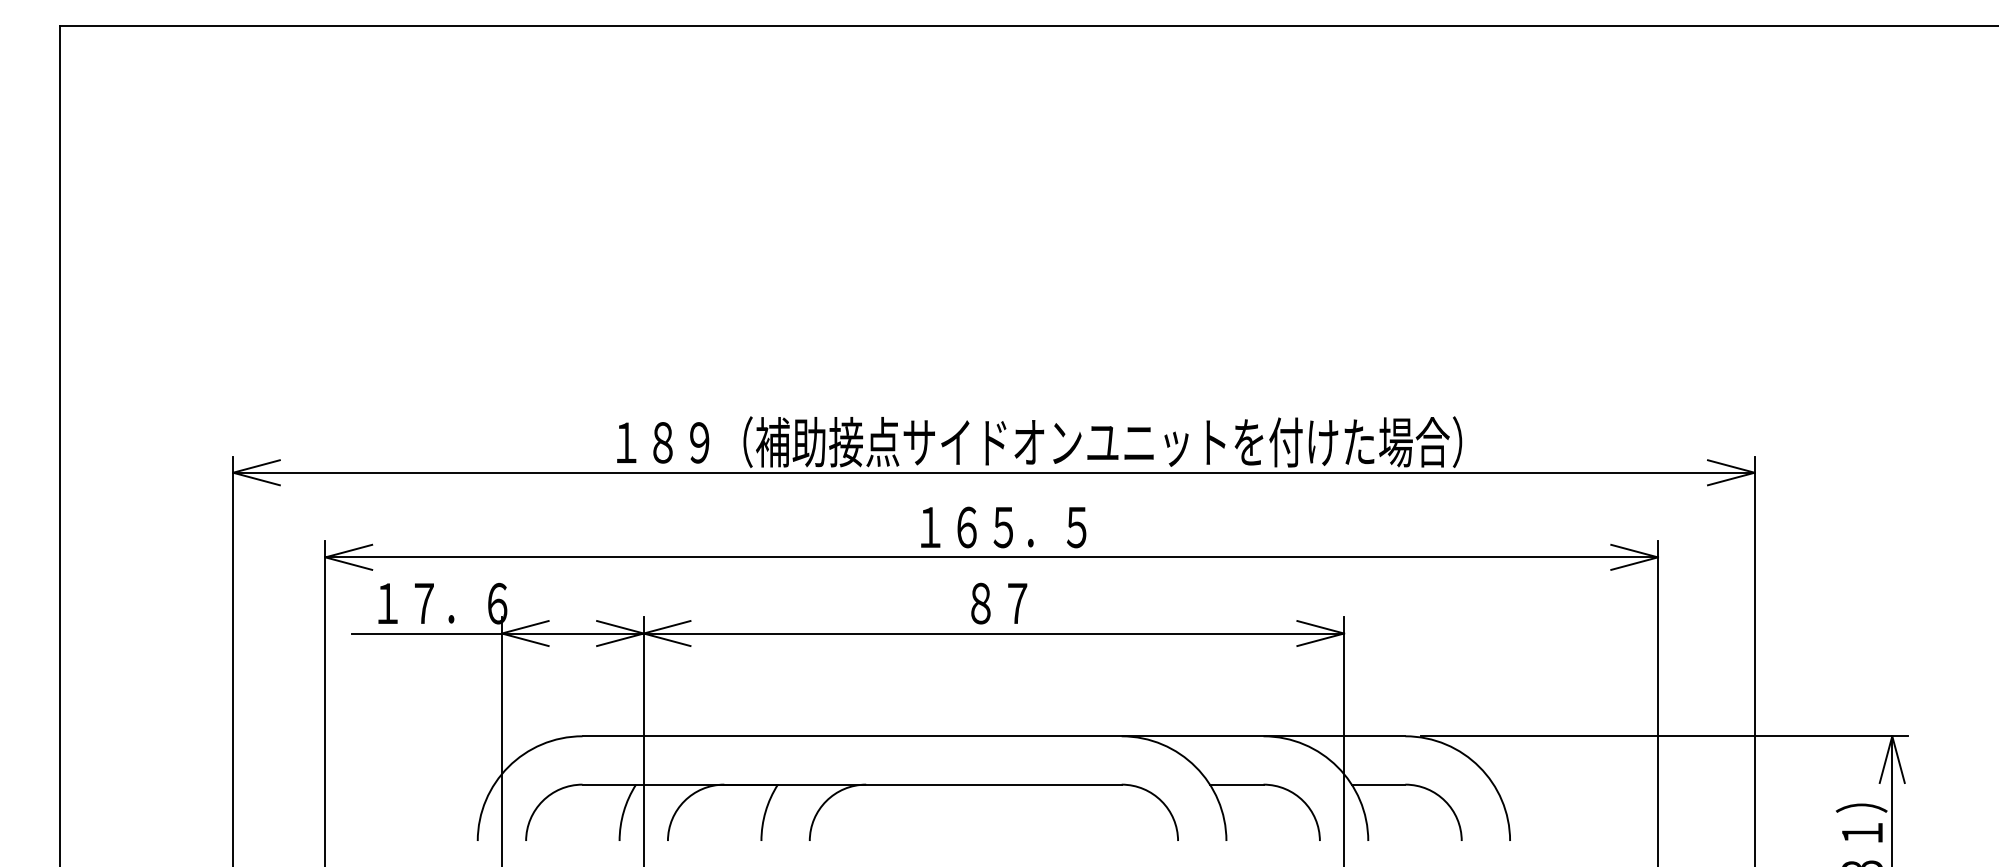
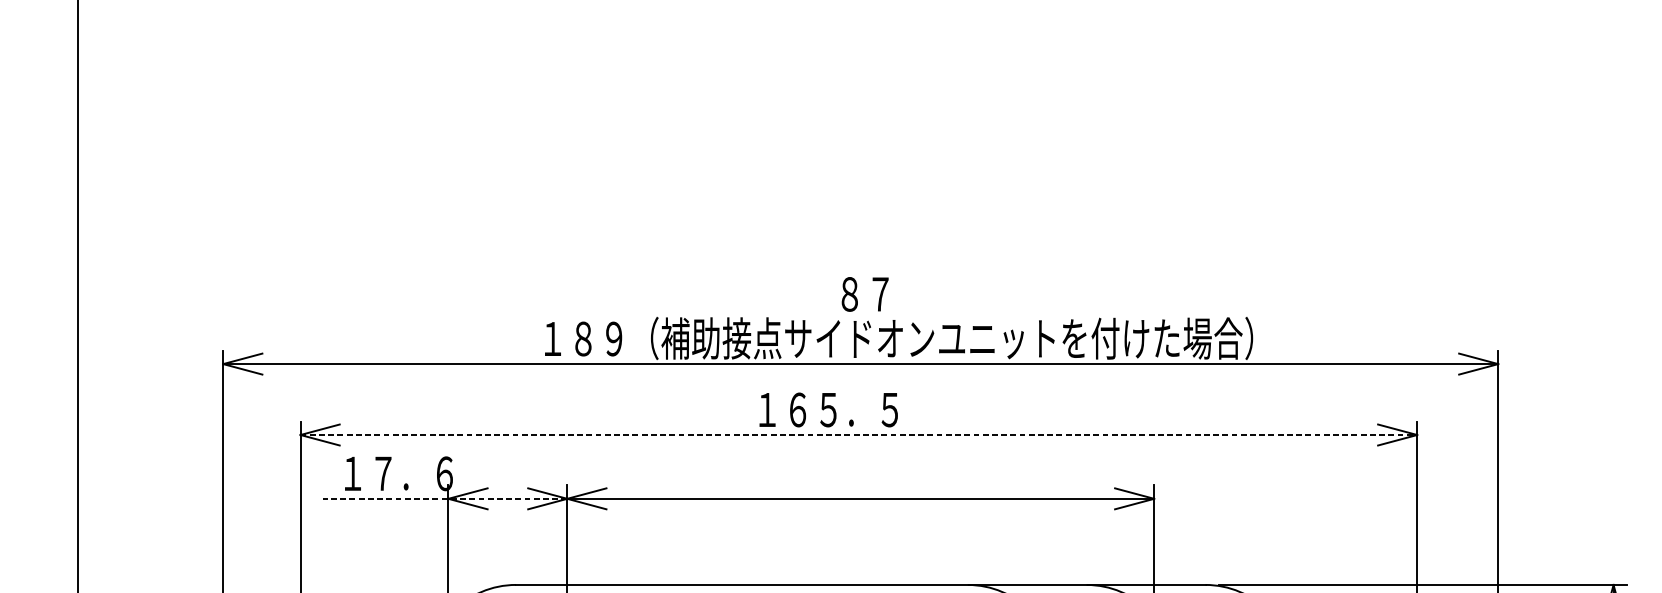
text: (1003, 527) -> (828, 409), moved
line: (992, 557) -> (859, 435), solid -> dashed
text: (999, 603) -> (865, 294), moved
line: (498, 633) -> (445, 498), solid -> dashed

